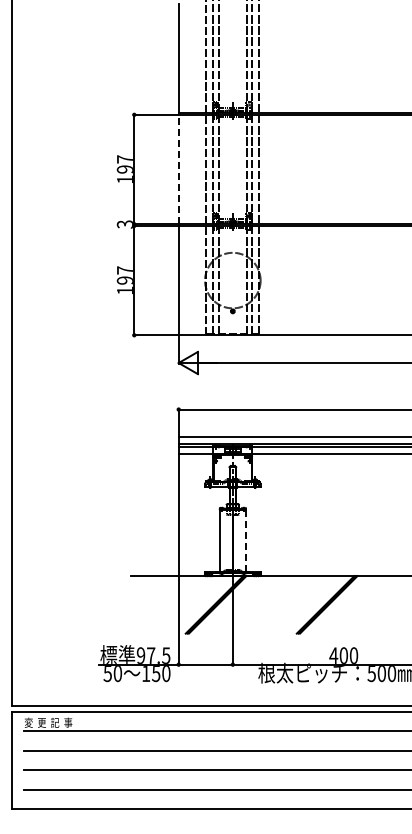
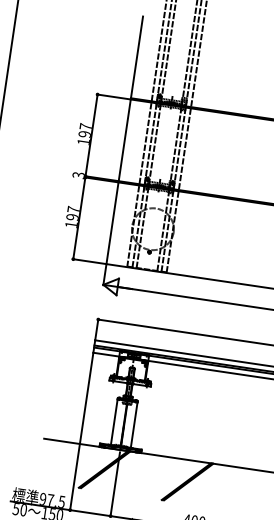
line: (178, 169) -> (124, 140), dashed -> solid
line: (246, 540) -> (134, 424), dashed -> solid

